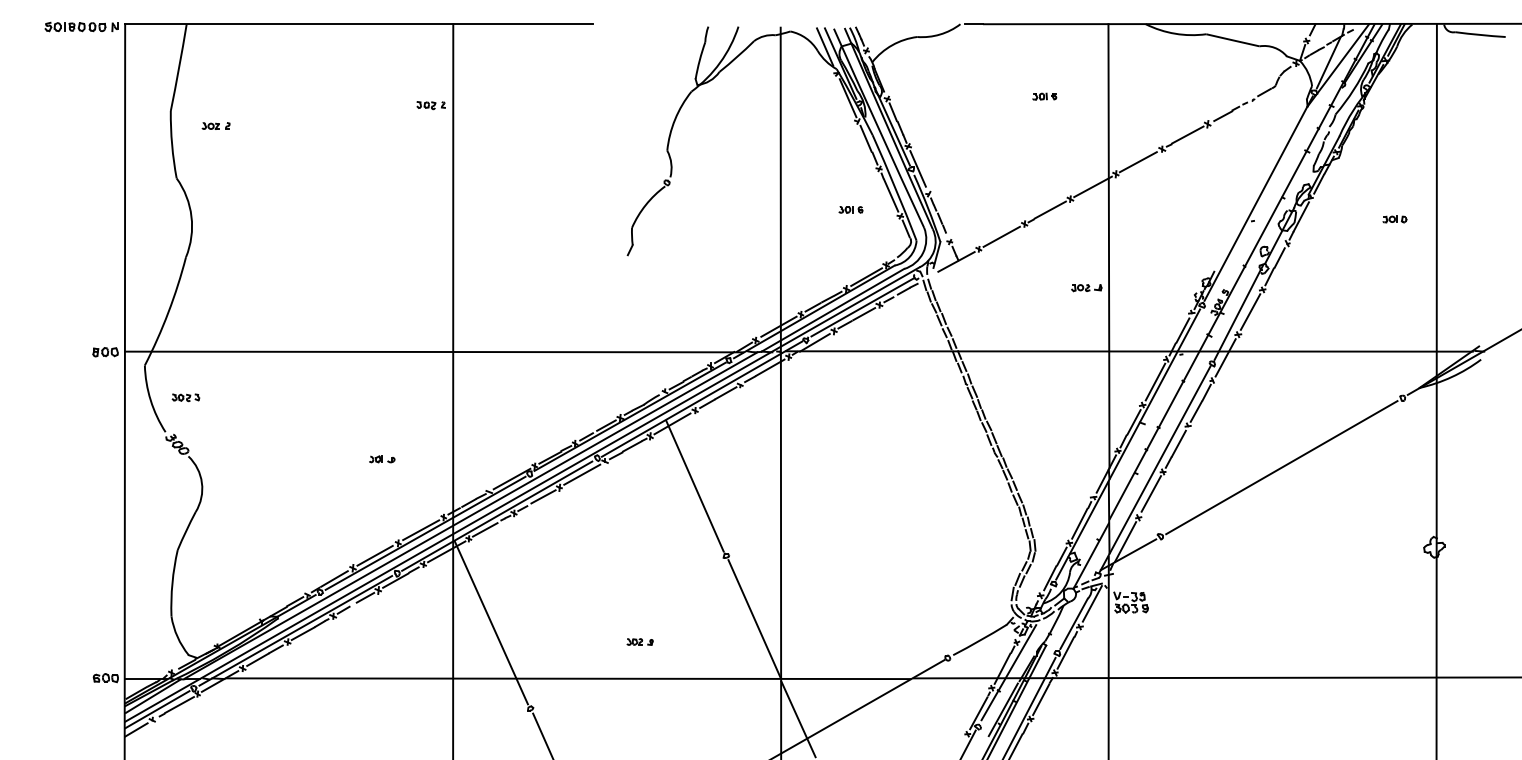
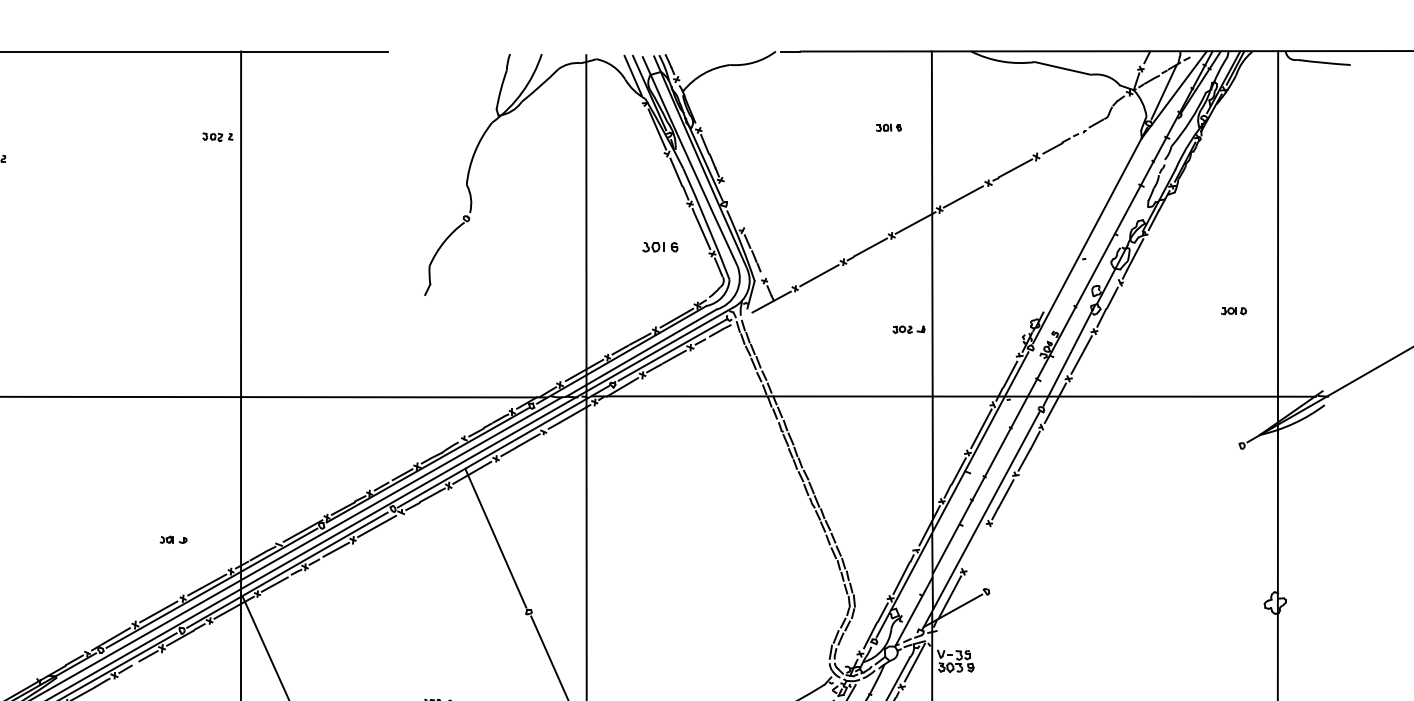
part: (1044, 96) -> (888, 127), moved
line: (917, 168) -> (730, 203), removed
part: (850, 209) -> (659, 246), size x1.4
part: (1394, 219) -> (1233, 311), moved
part: (382, 459) -> (173, 539), moved
line: (1281, 467) -> (1114, 518), removed
line: (1151, 493) -> (977, 546), removed

